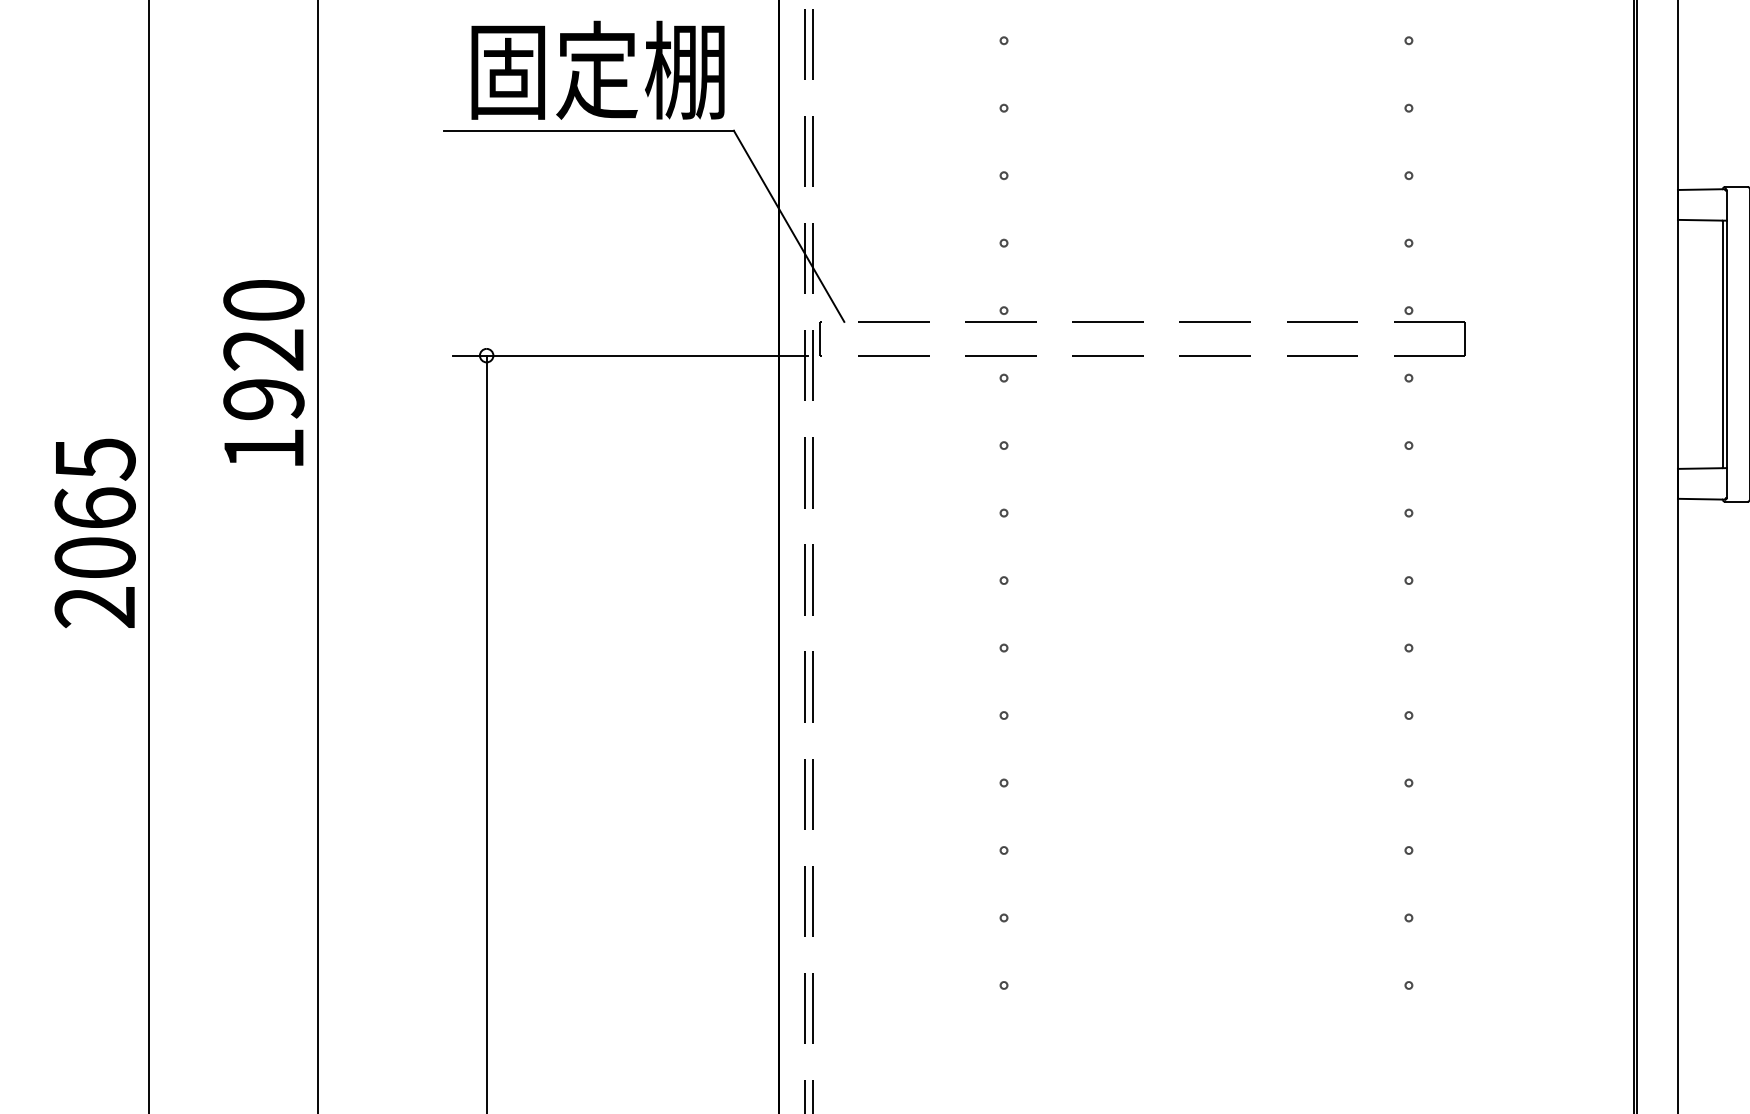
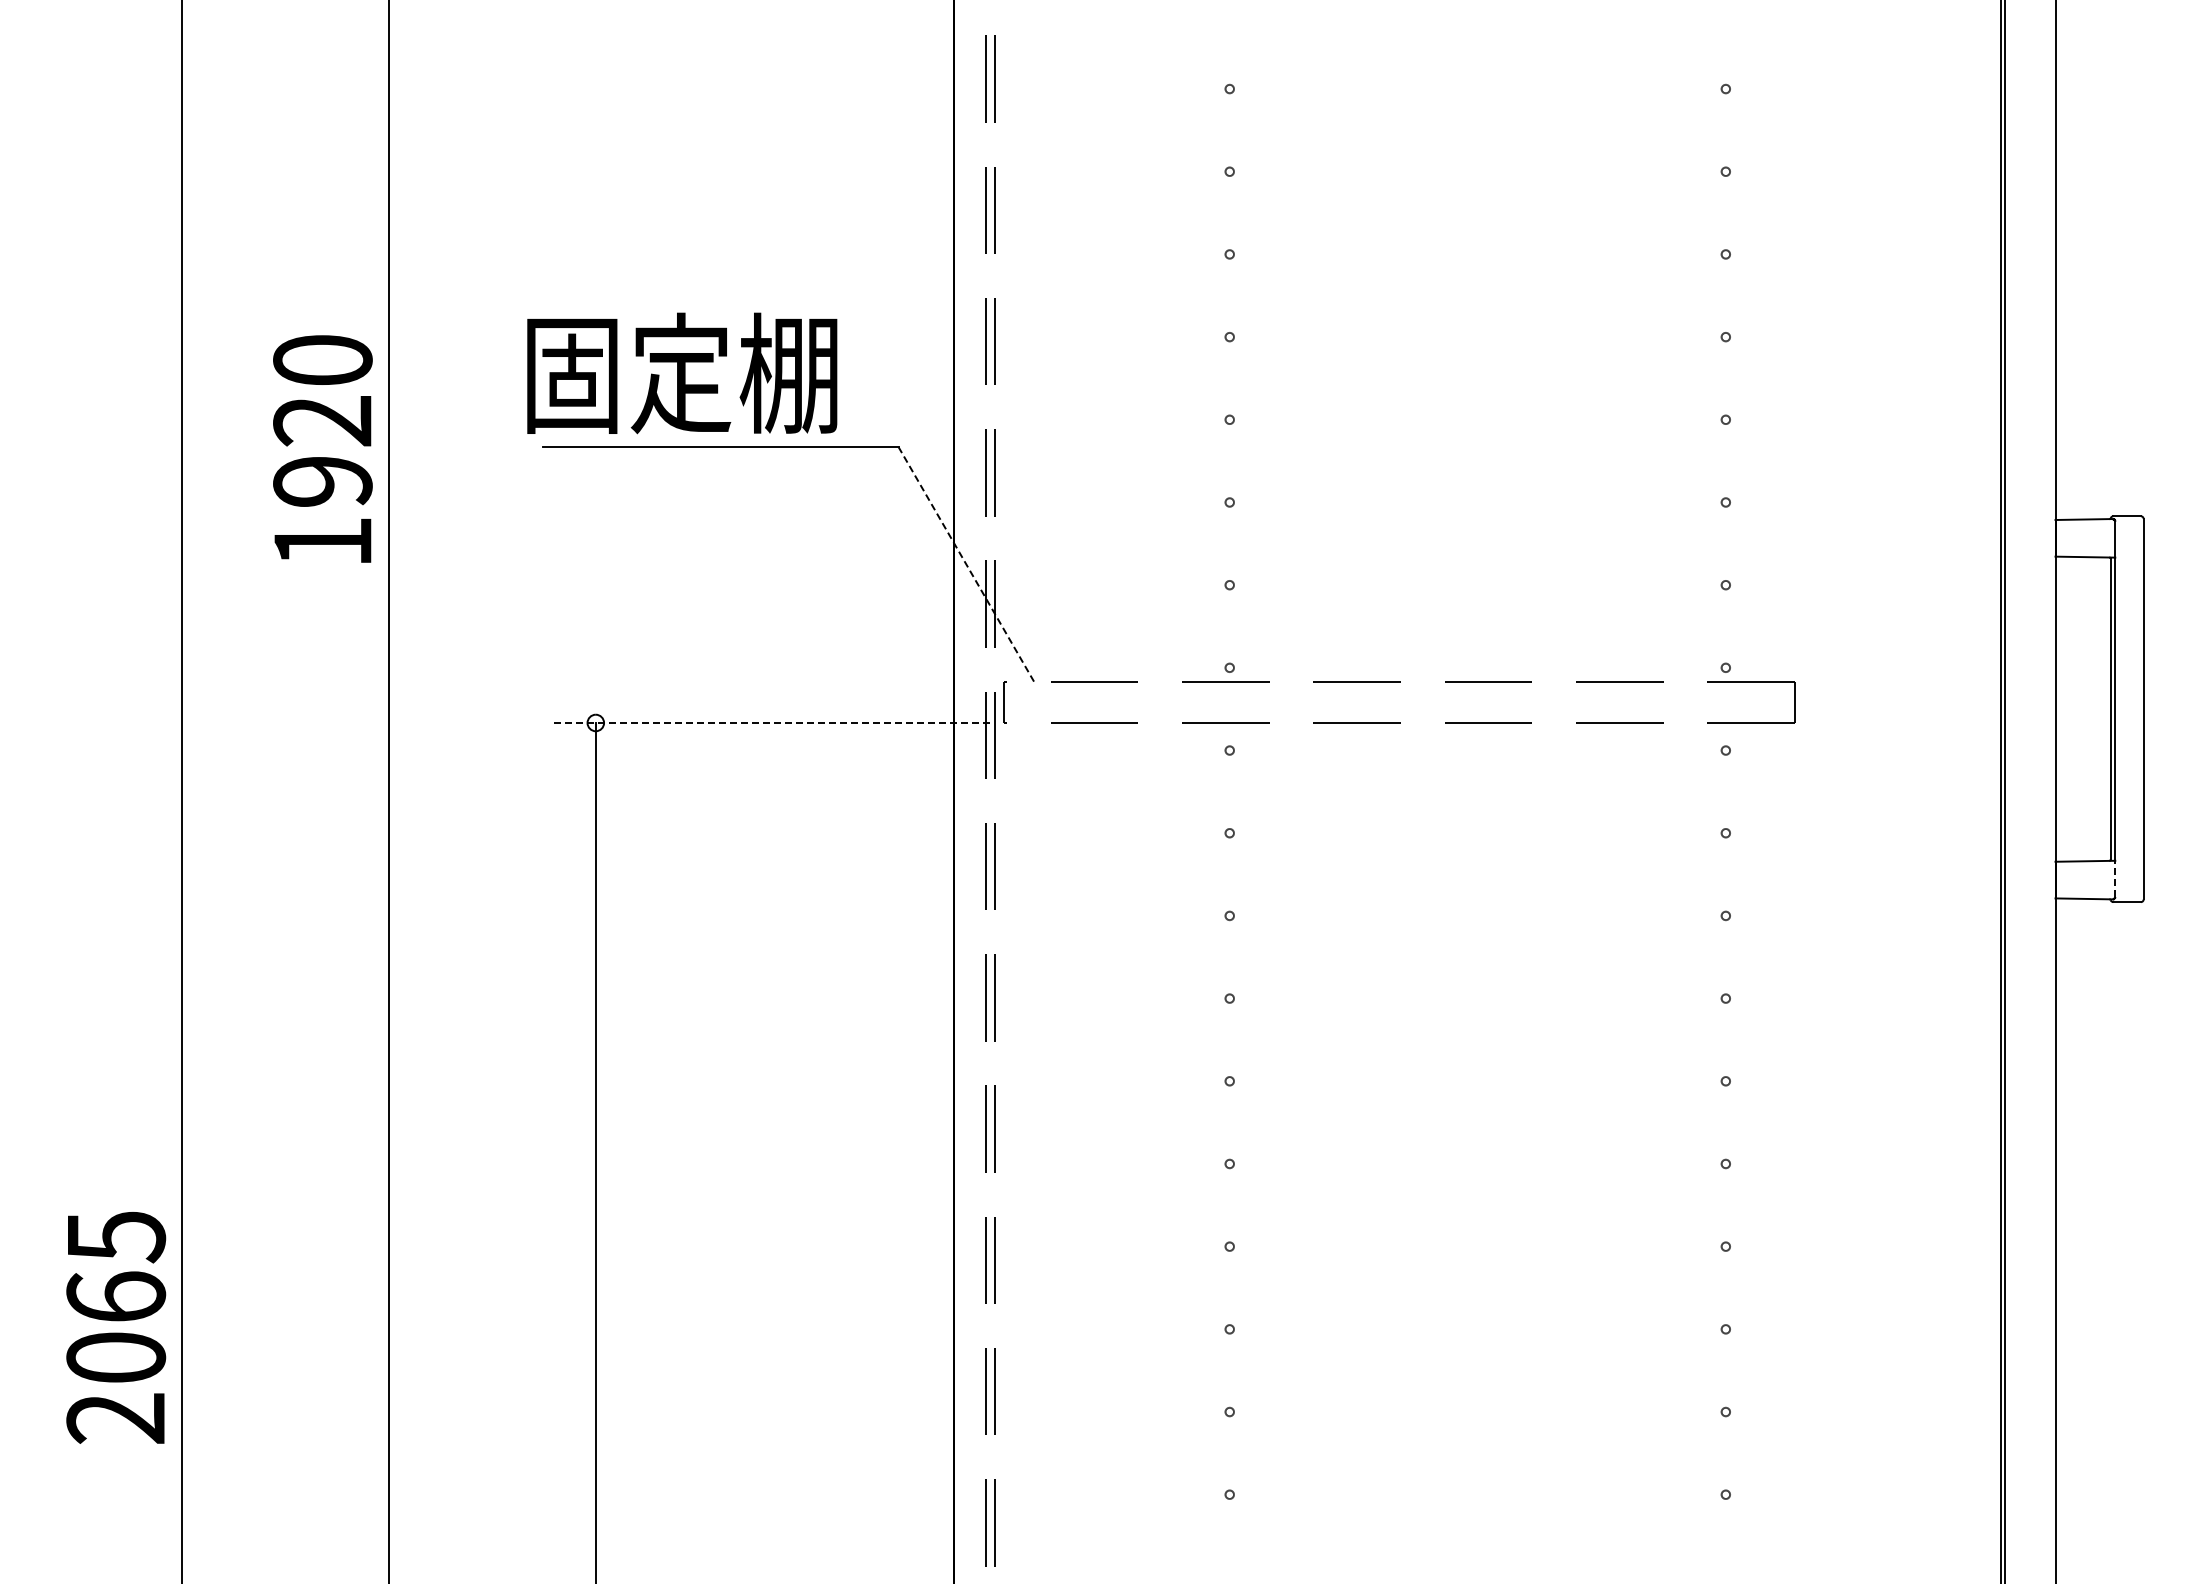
text: (598, 70) -> (682, 373), moved
line: (789, 226) -> (966, 564), solid -> dashed
line: (630, 355) -> (772, 722), solid -> dashed
text: (263, 372) -> (322, 448), moved
line: (1726, 482) -> (2115, 878), solid -> dashed
text: (95, 533) -> (116, 1327), moved

